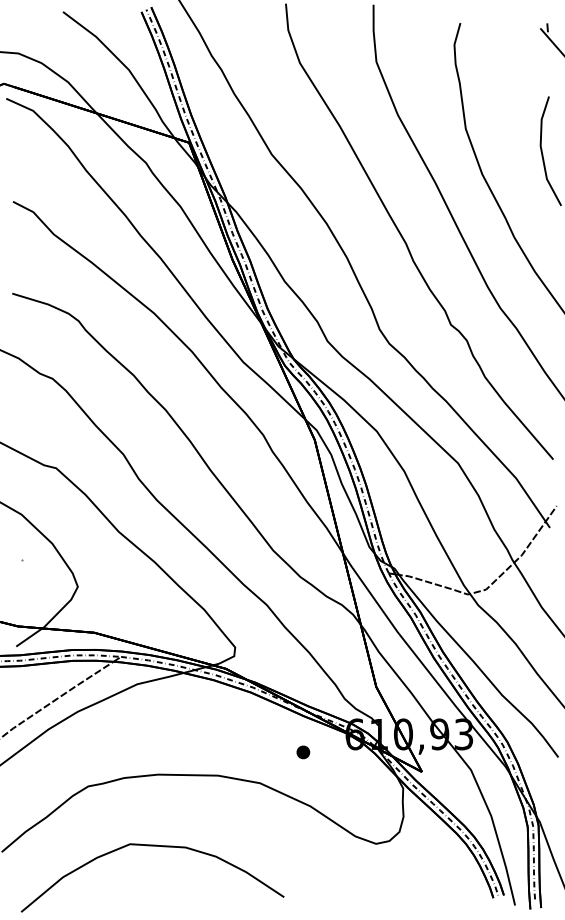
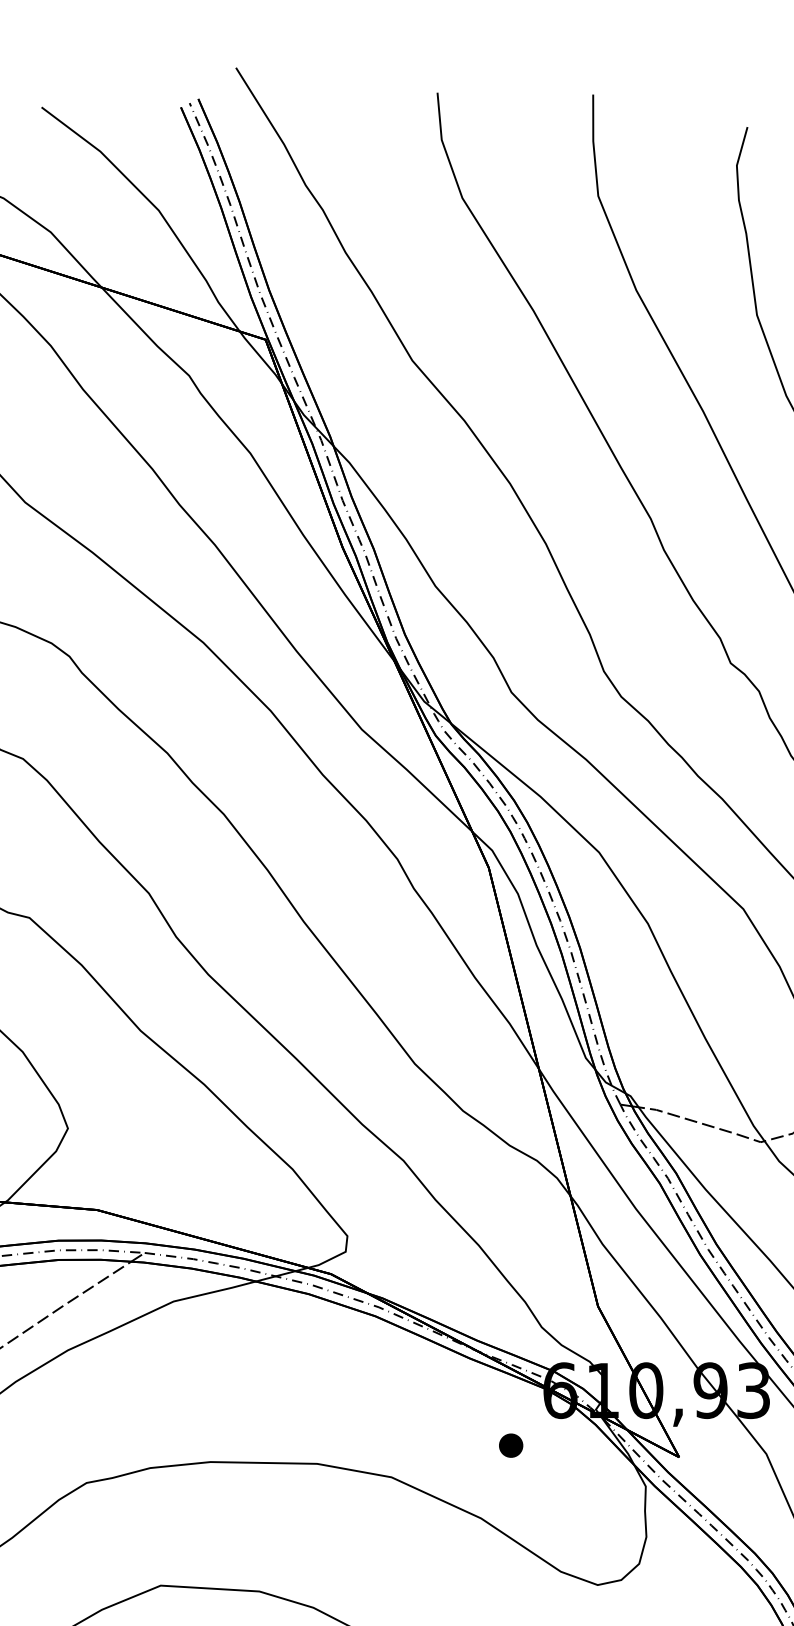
part: (303, 752) -> (511, 1445), moved

